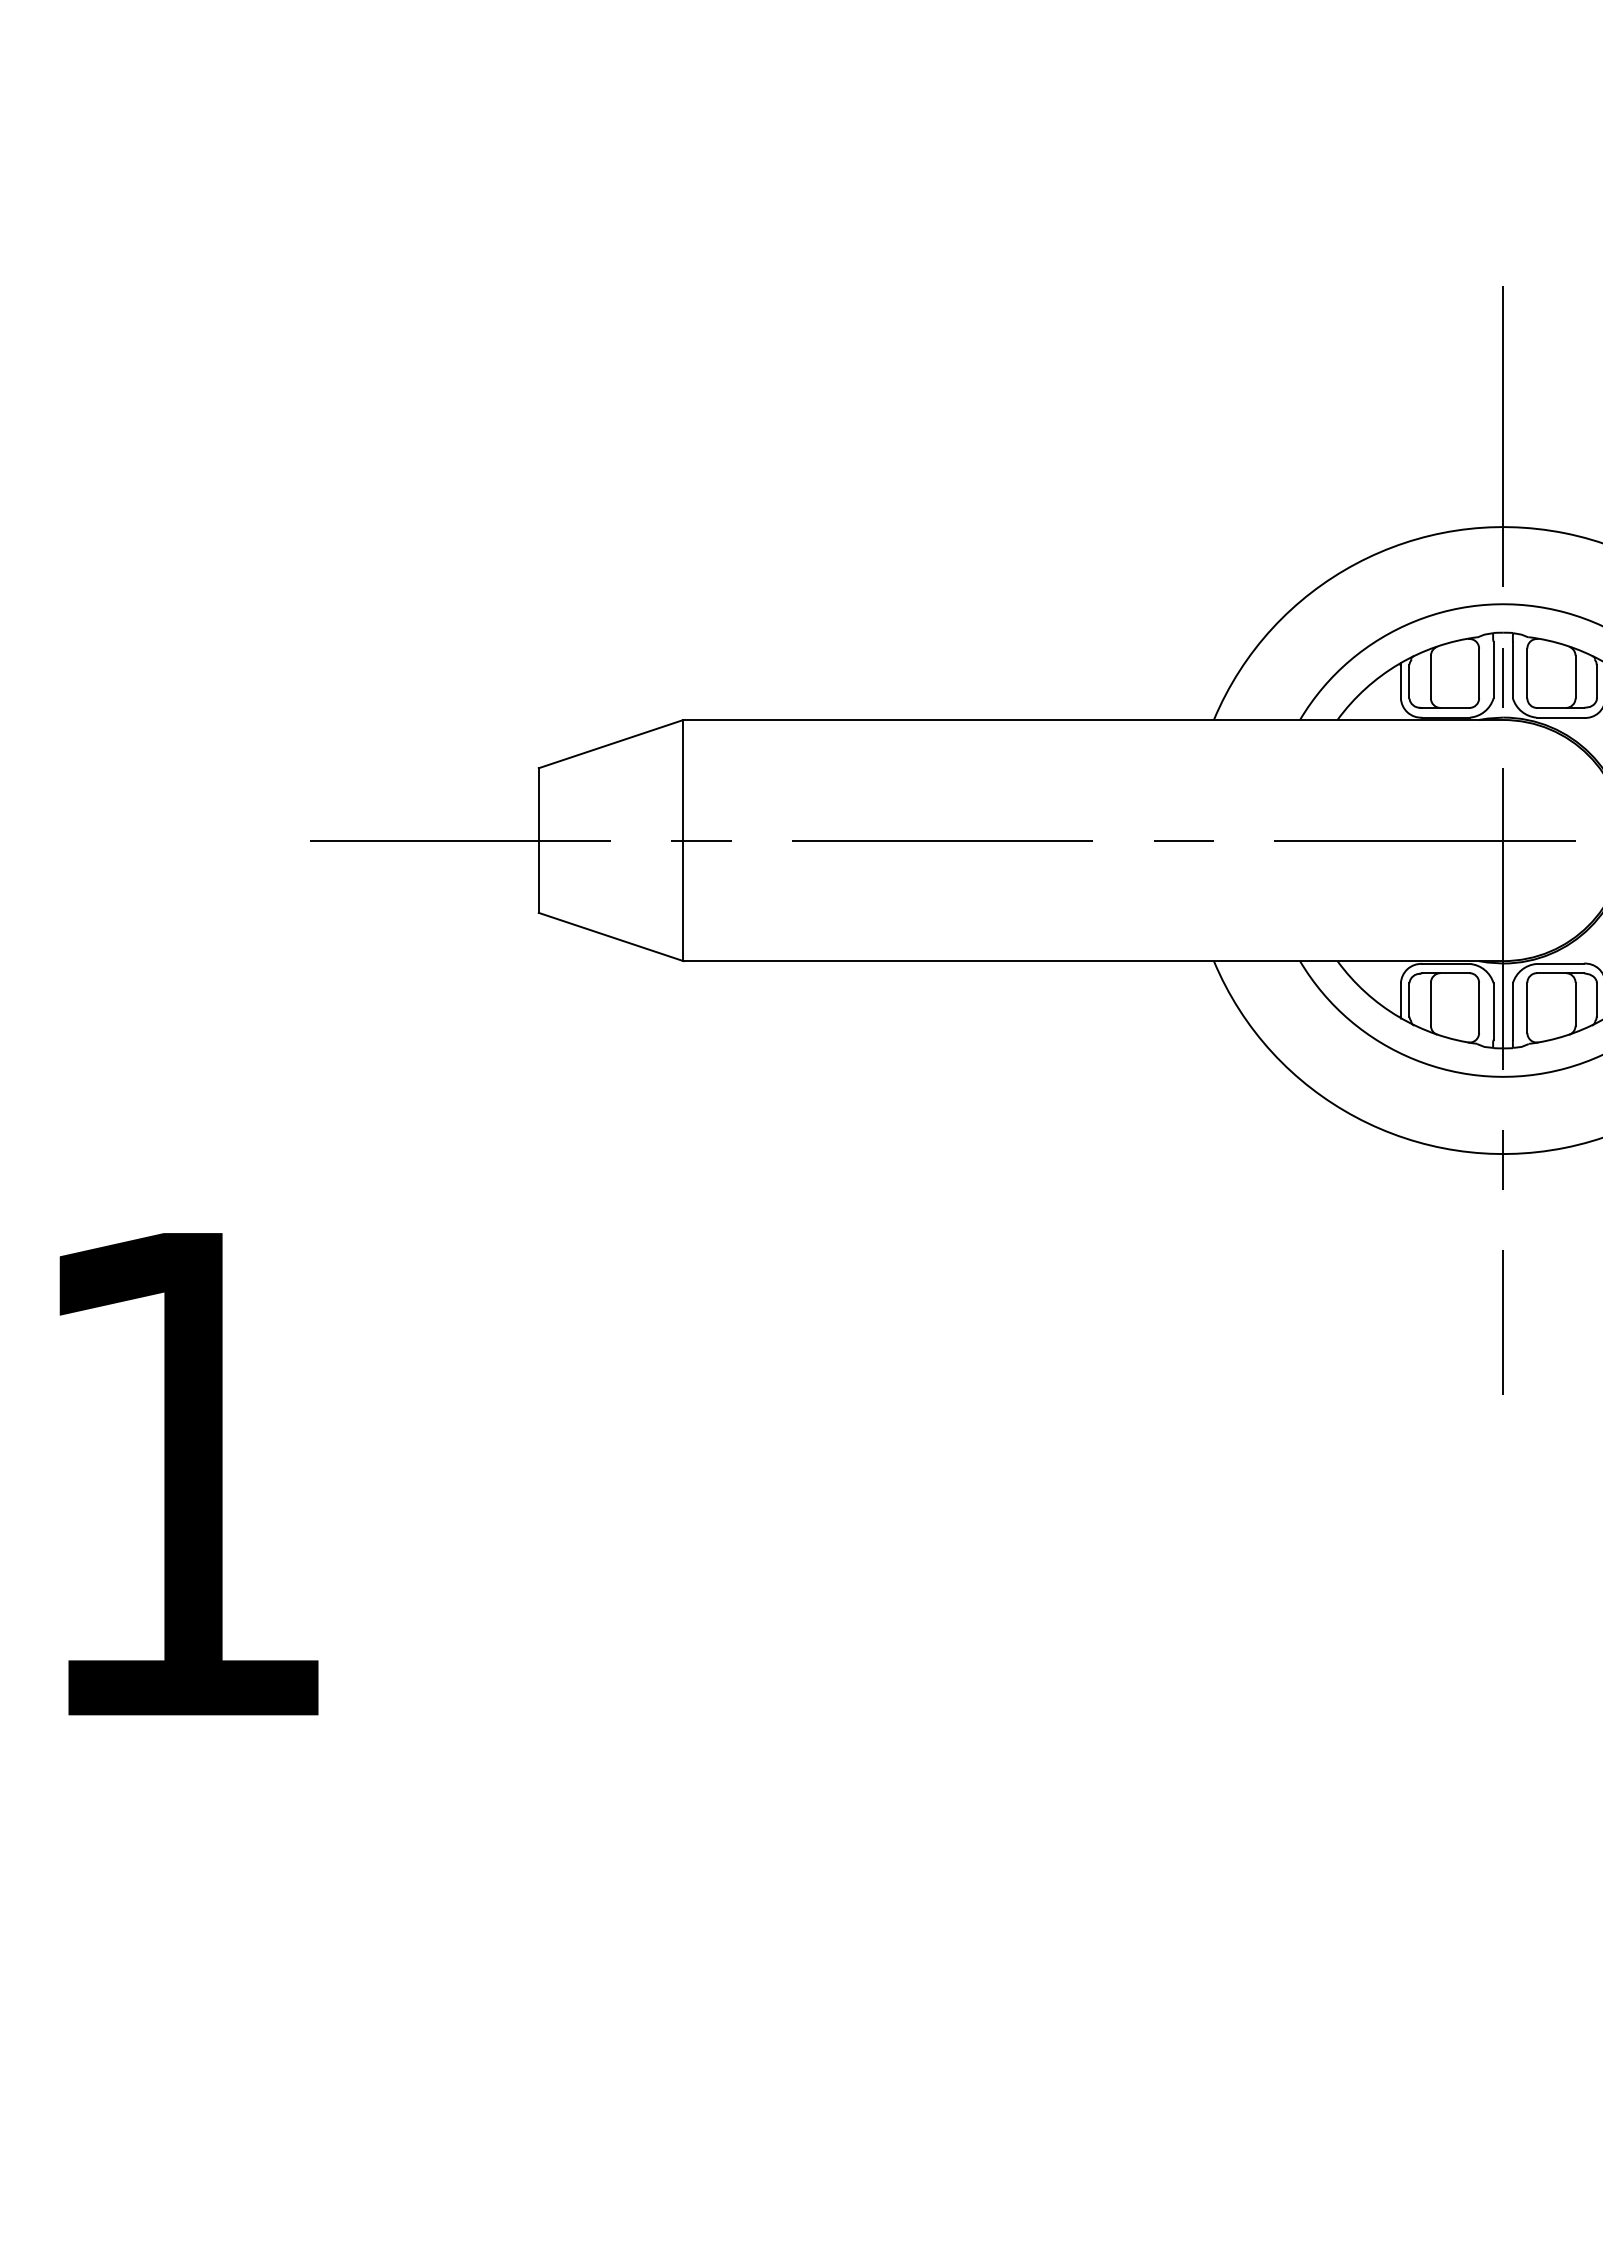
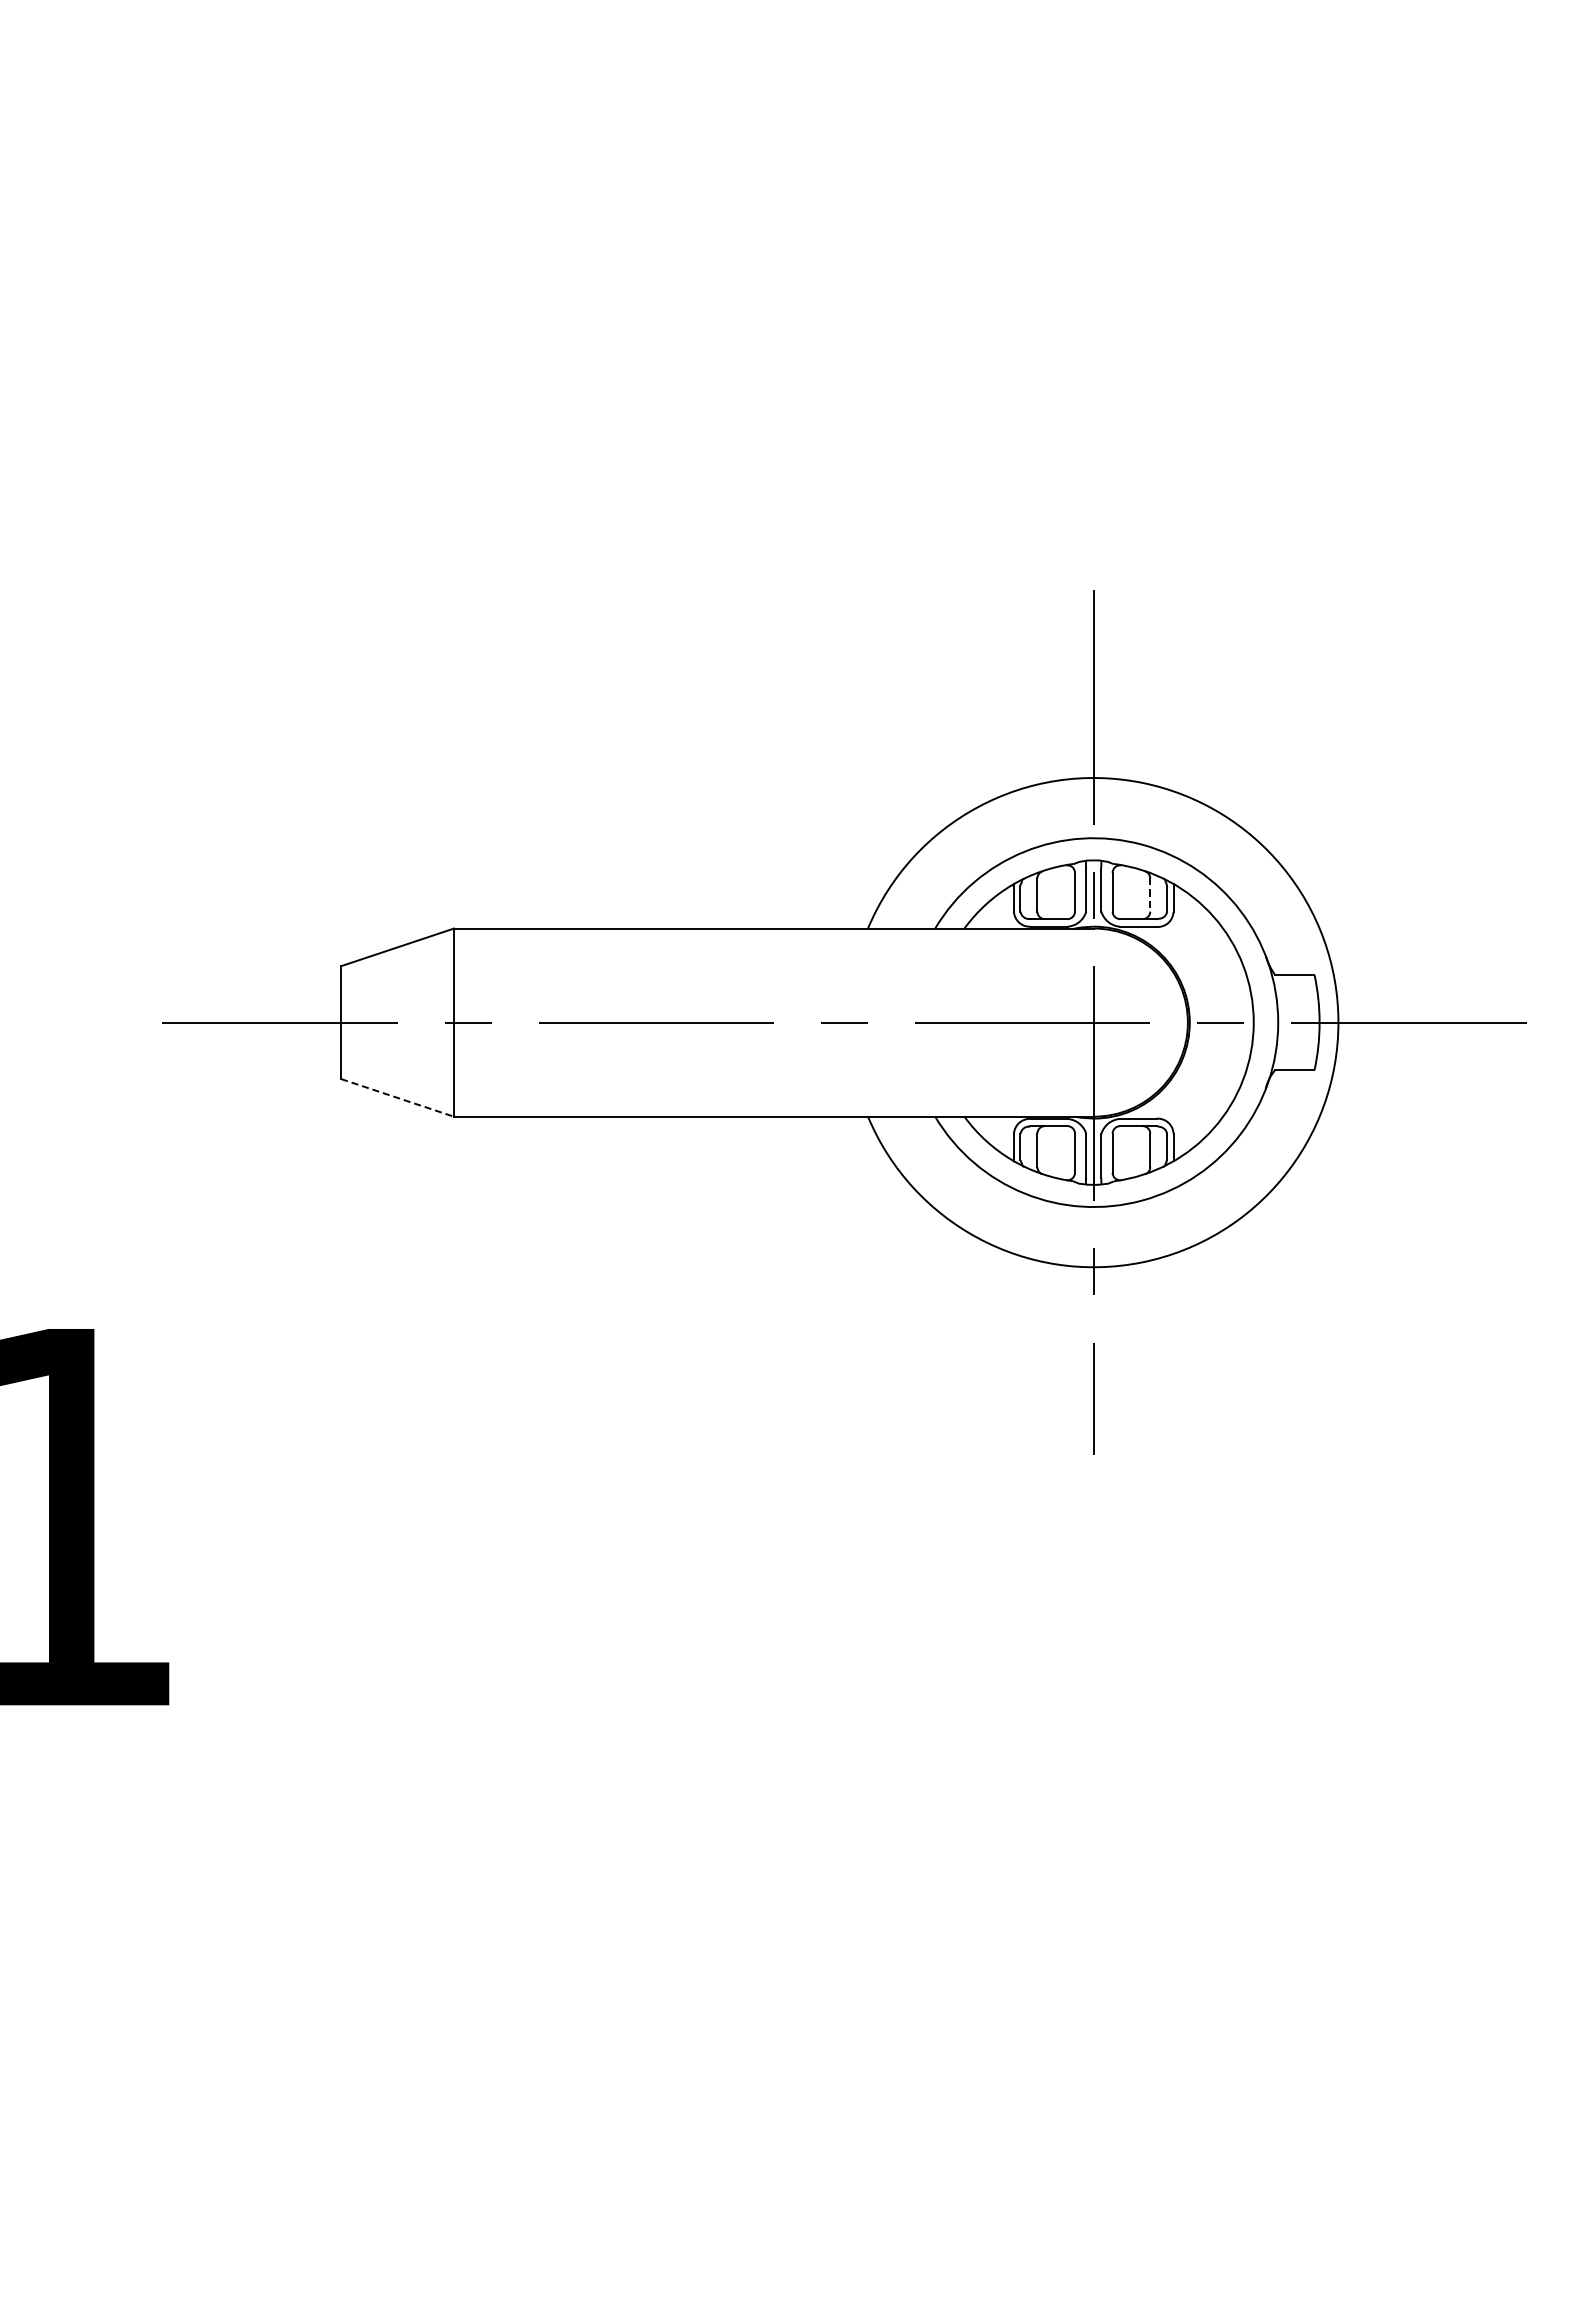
line: (1575, 677) -> (1150, 895), solid -> dashed
line: (610, 936) -> (397, 1097), solid -> dashed

